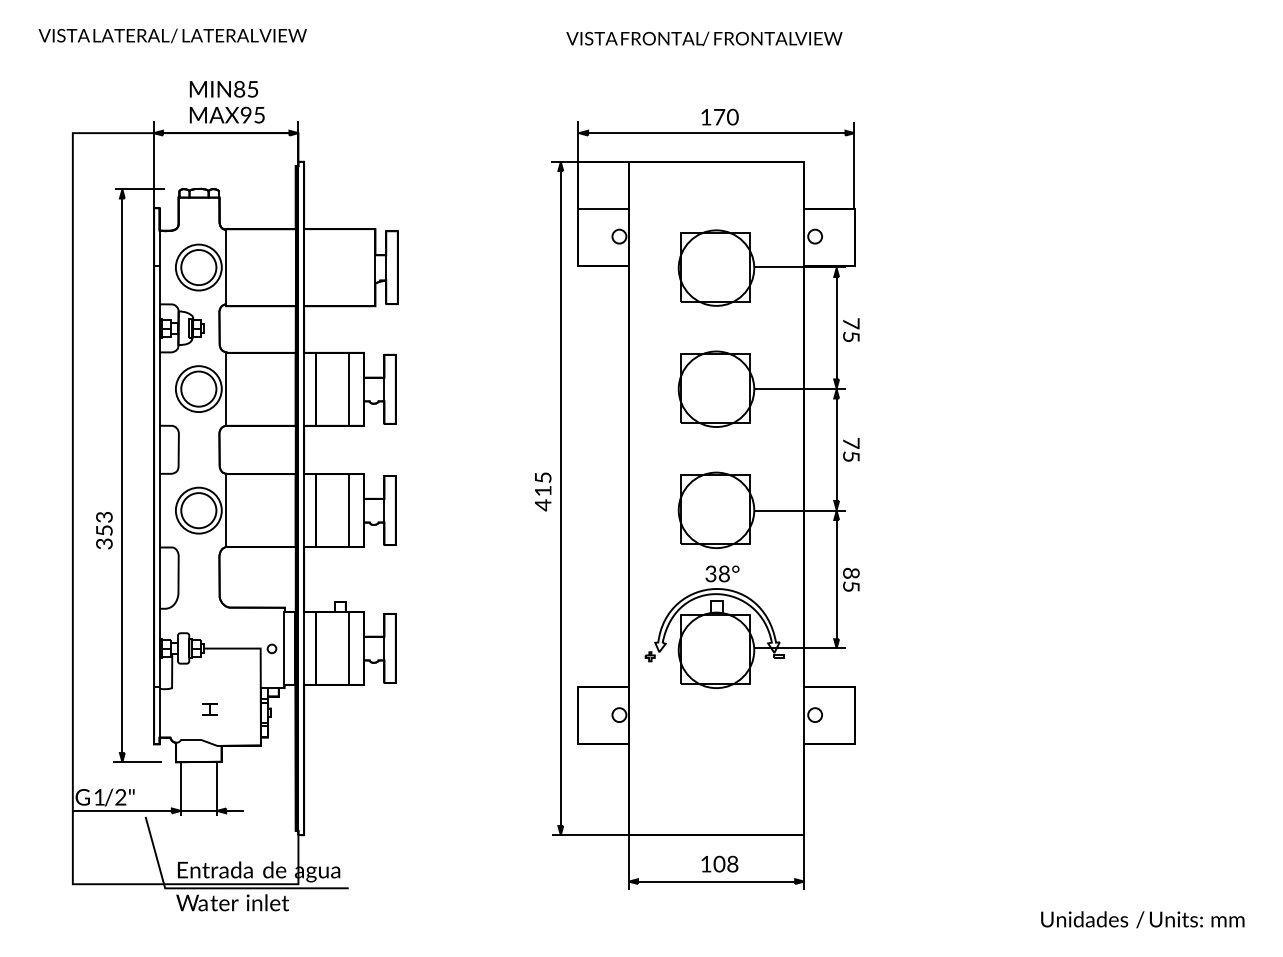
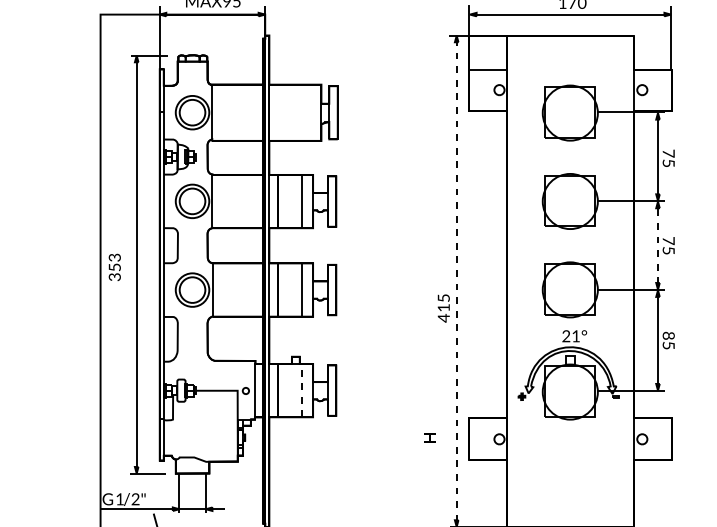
line: (836, 449) -> (657, 245), solid -> dashed
text: (543, 491) -> (444, 308), moved
line: (560, 498) -> (456, 281), solid -> dashed
text: (104, 530) -> (114, 267), moved
text: (717, 573) -> (571, 335), 38° -> 21°
line: (348, 647) -> (301, 389), solid -> dashed
text: (209, 709) -> (429, 438), moved

